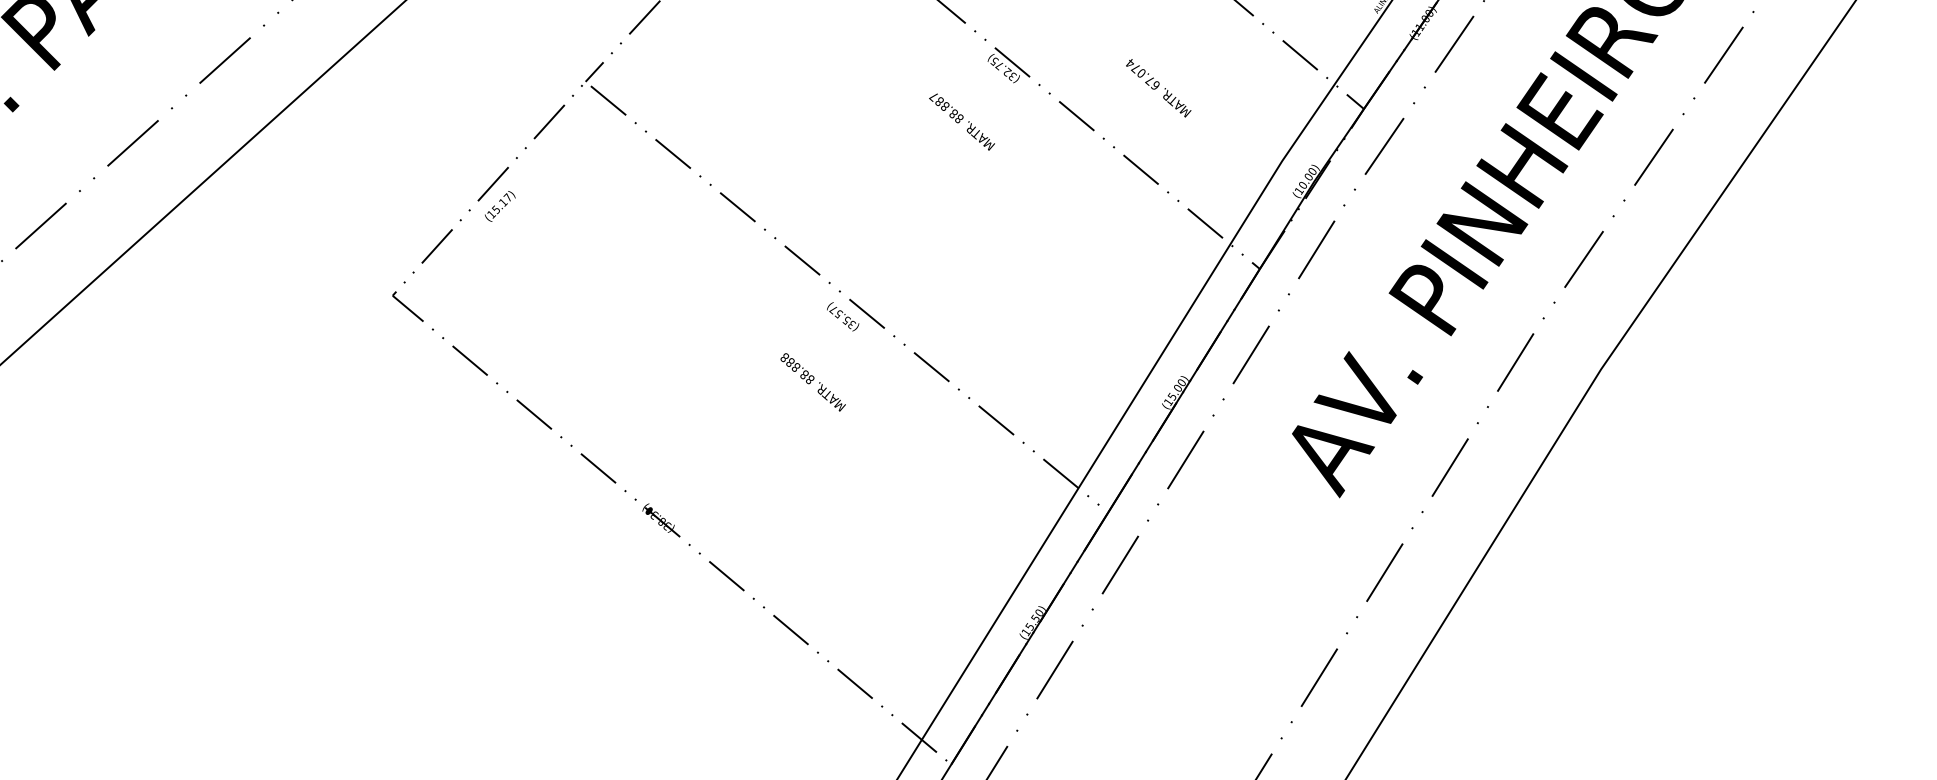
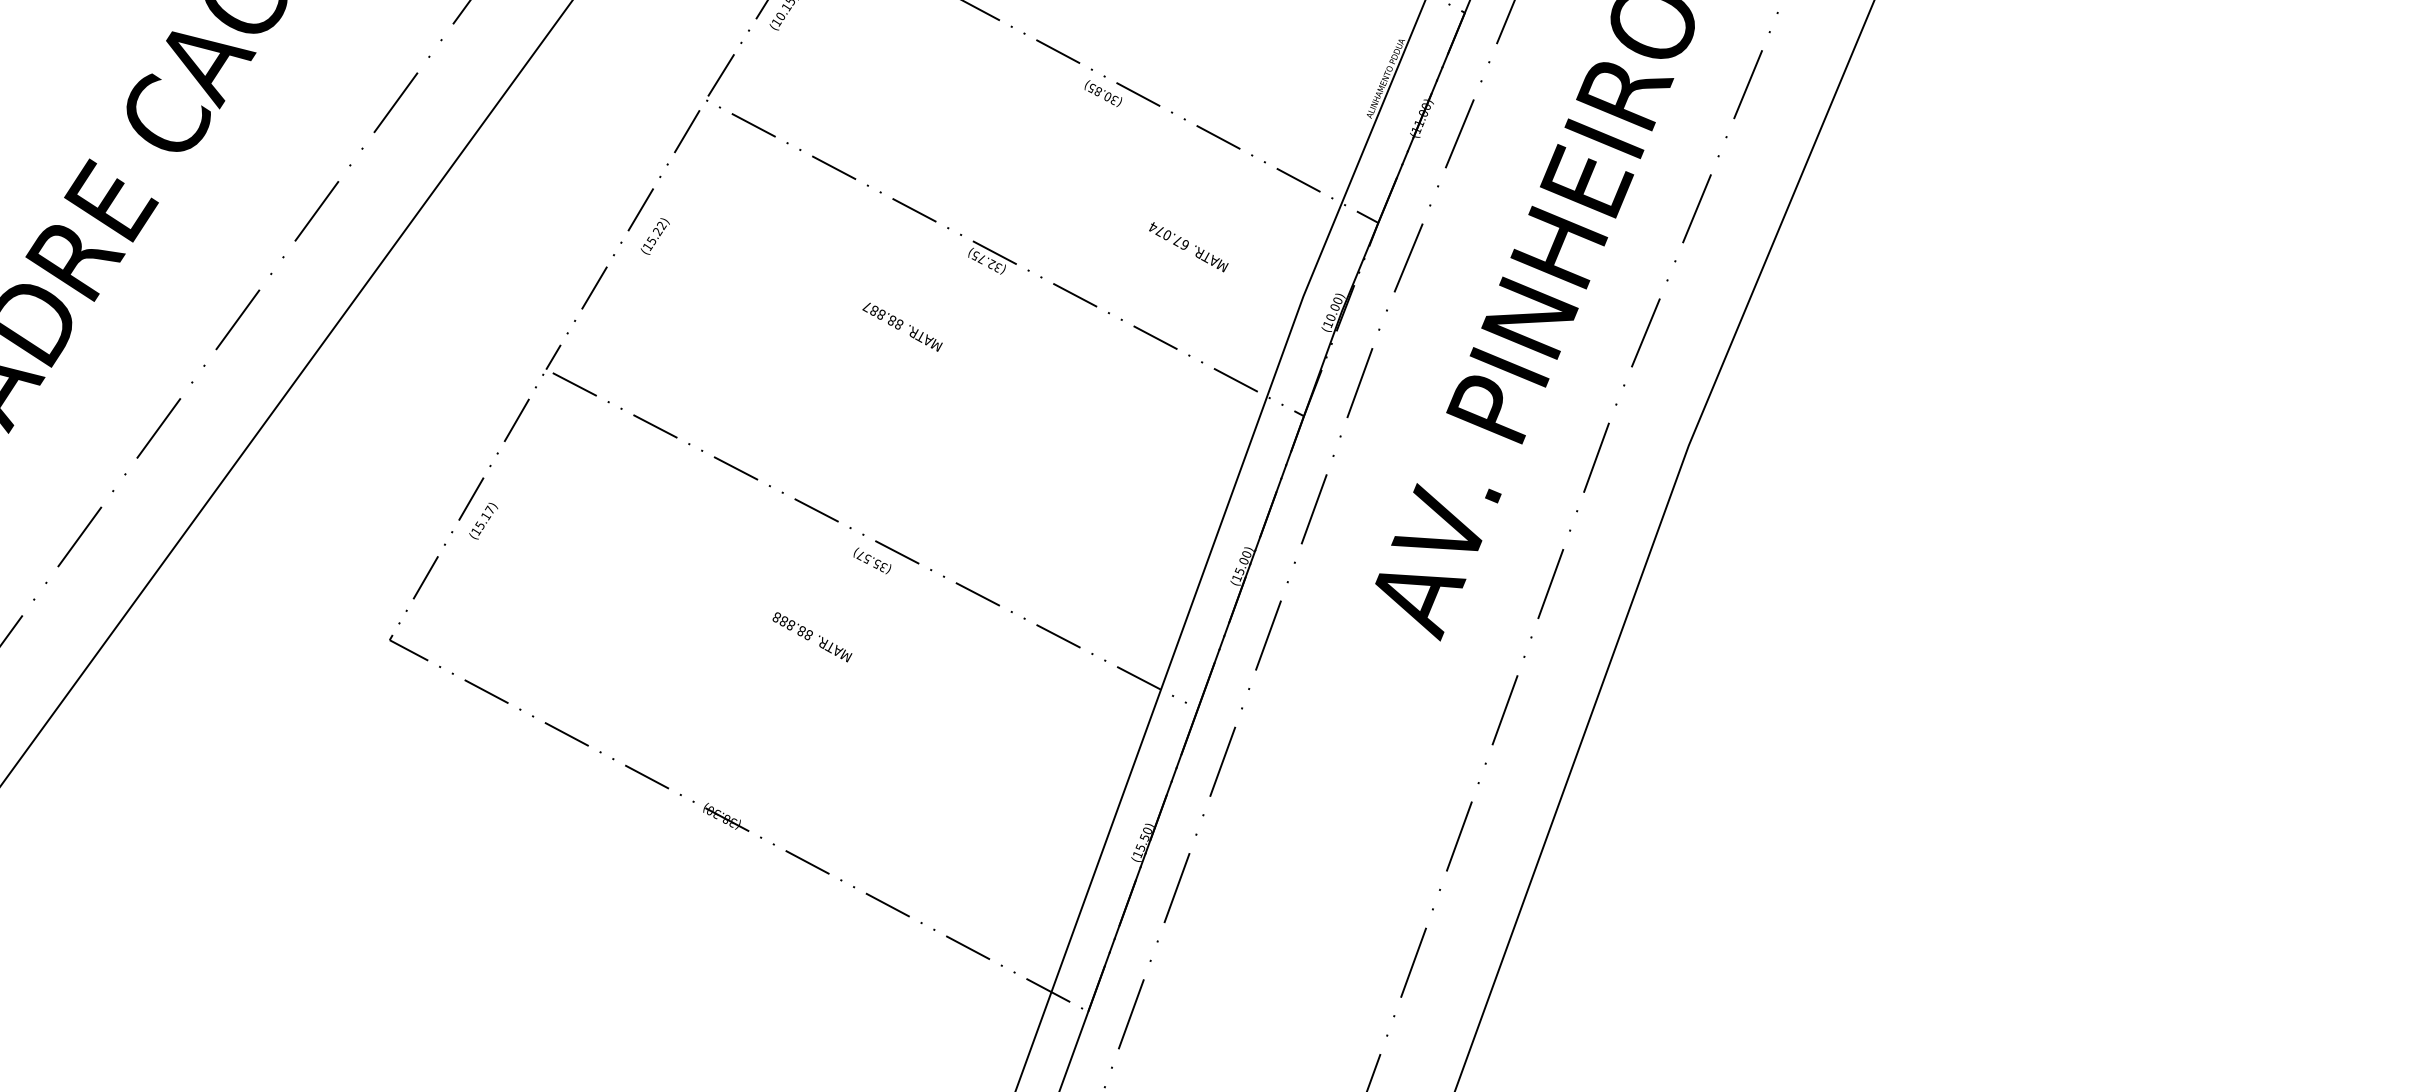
text: (1158, 88) -> (1188, 247), moved
text: (961, 121) -> (902, 326), moved
text: (813, 382) -> (812, 637), moved

